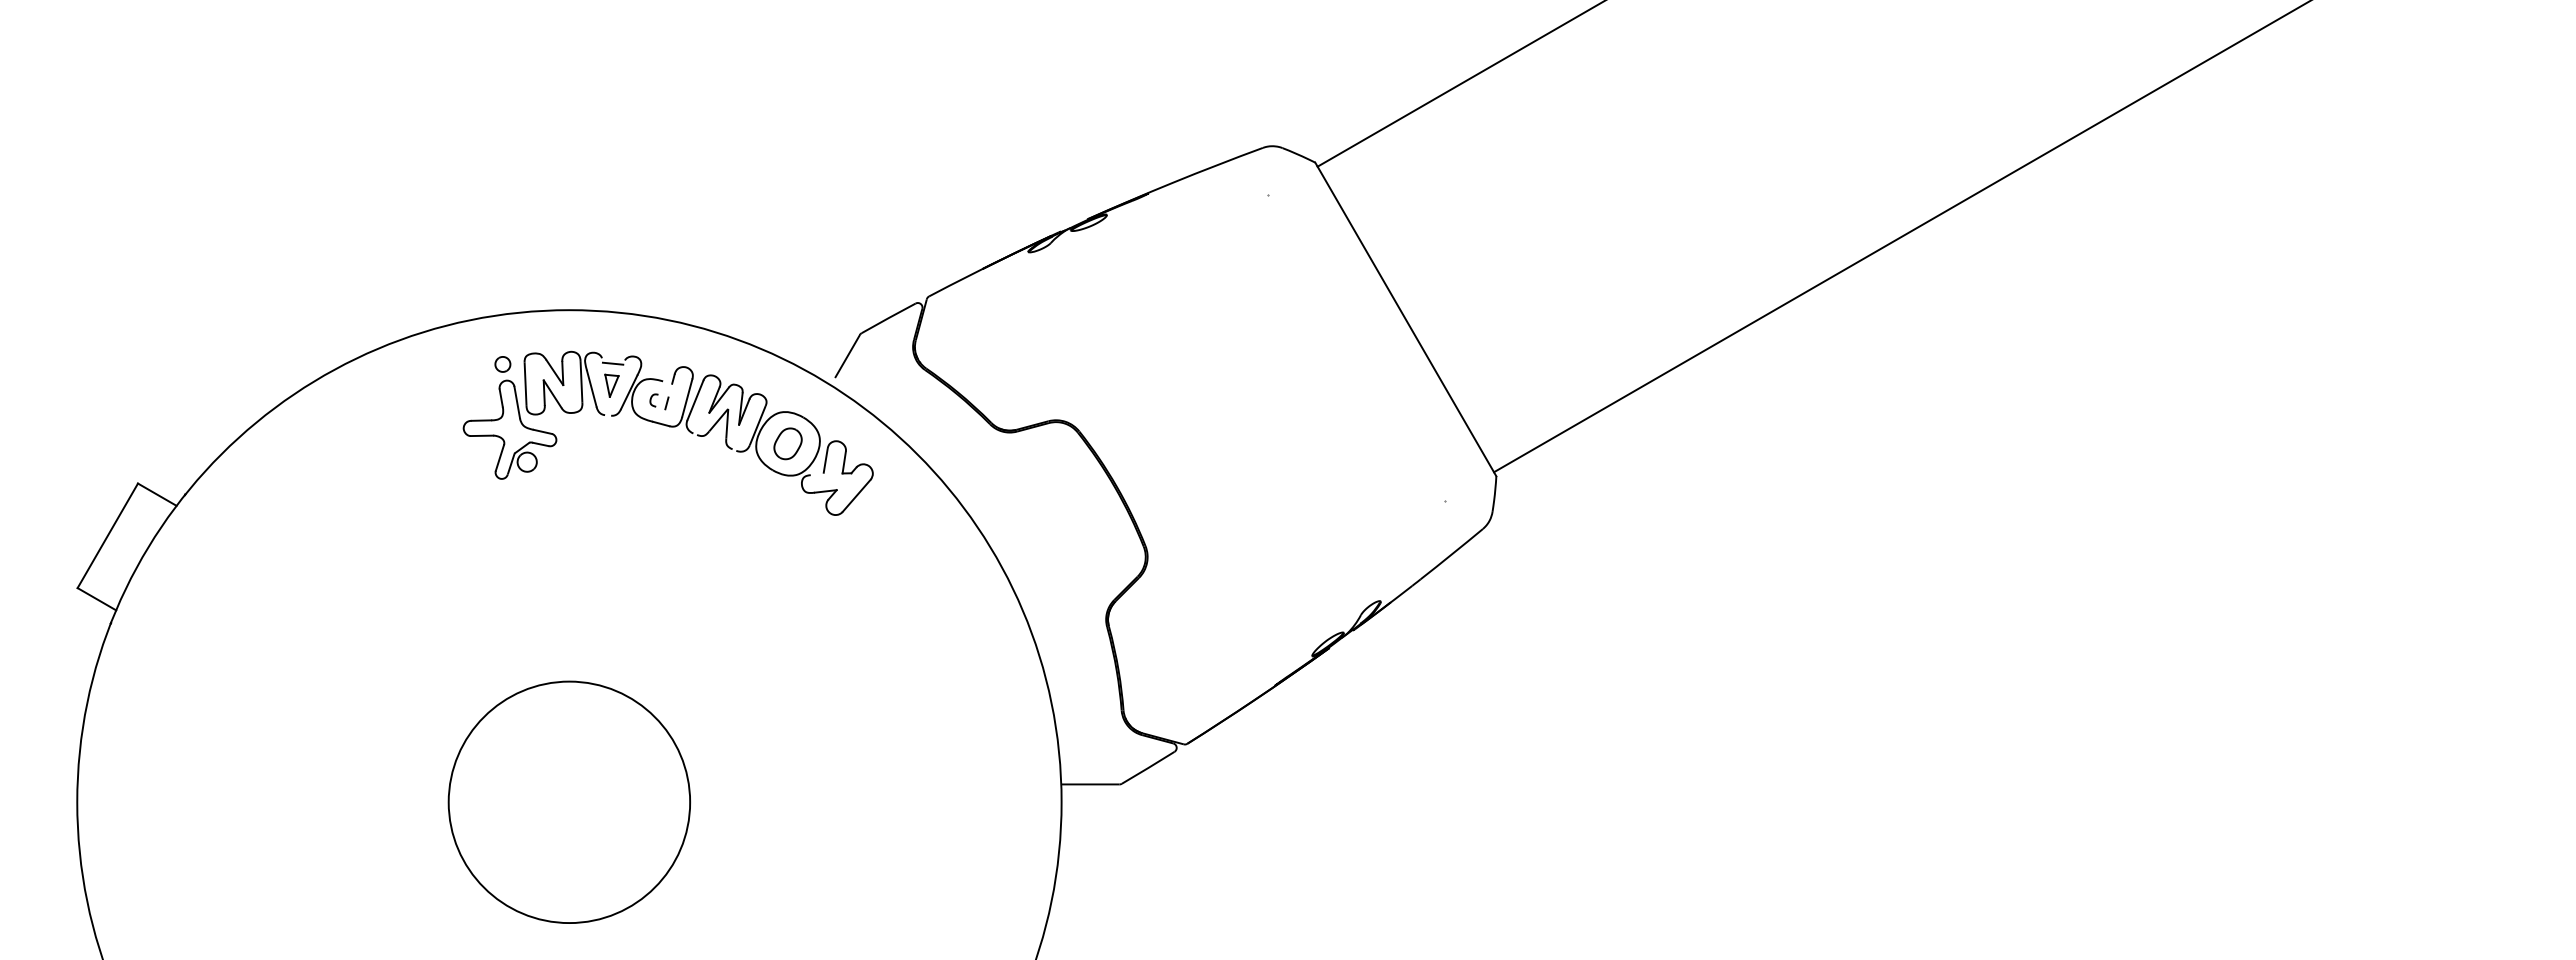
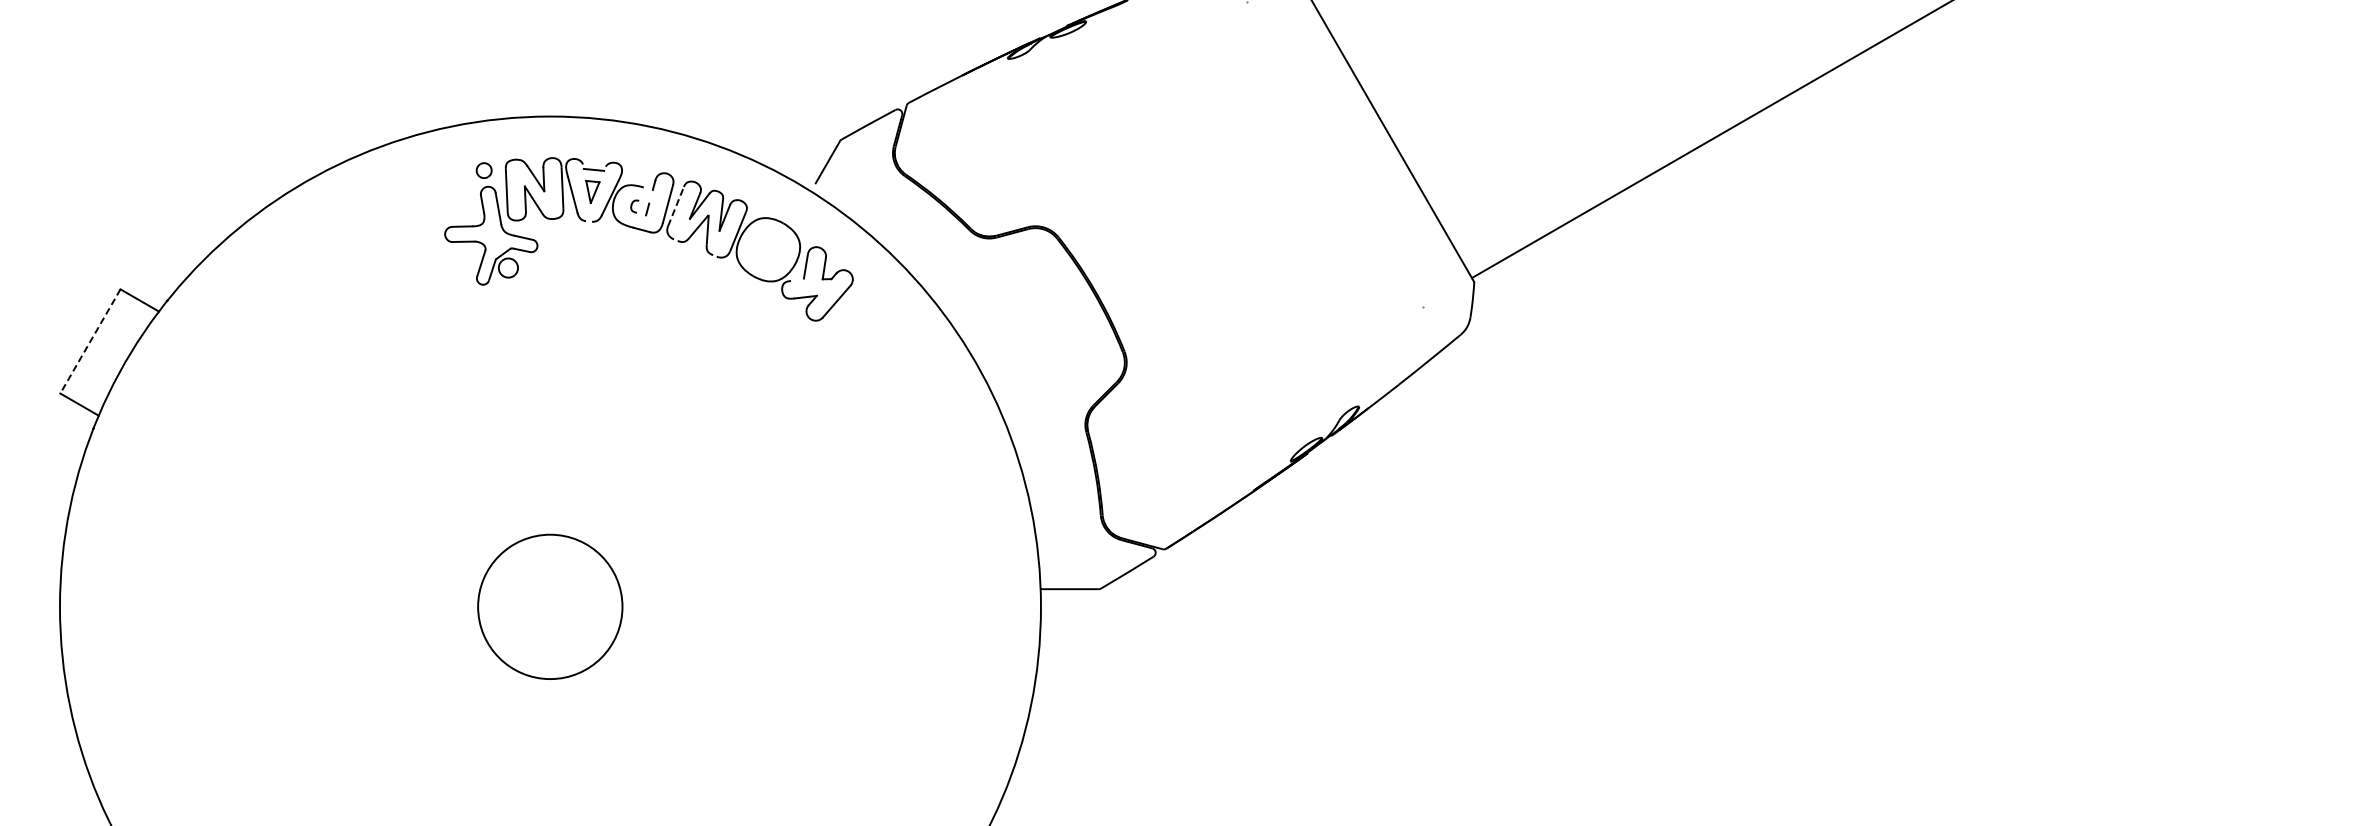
line: (695, 400) -> (676, 206), solid -> dashed
part: (787, 443) -> (767, 249), removed
line: (107, 536) -> (90, 342), solid -> dashed
circle: (568, 801) -> (549, 606), size x0.6

